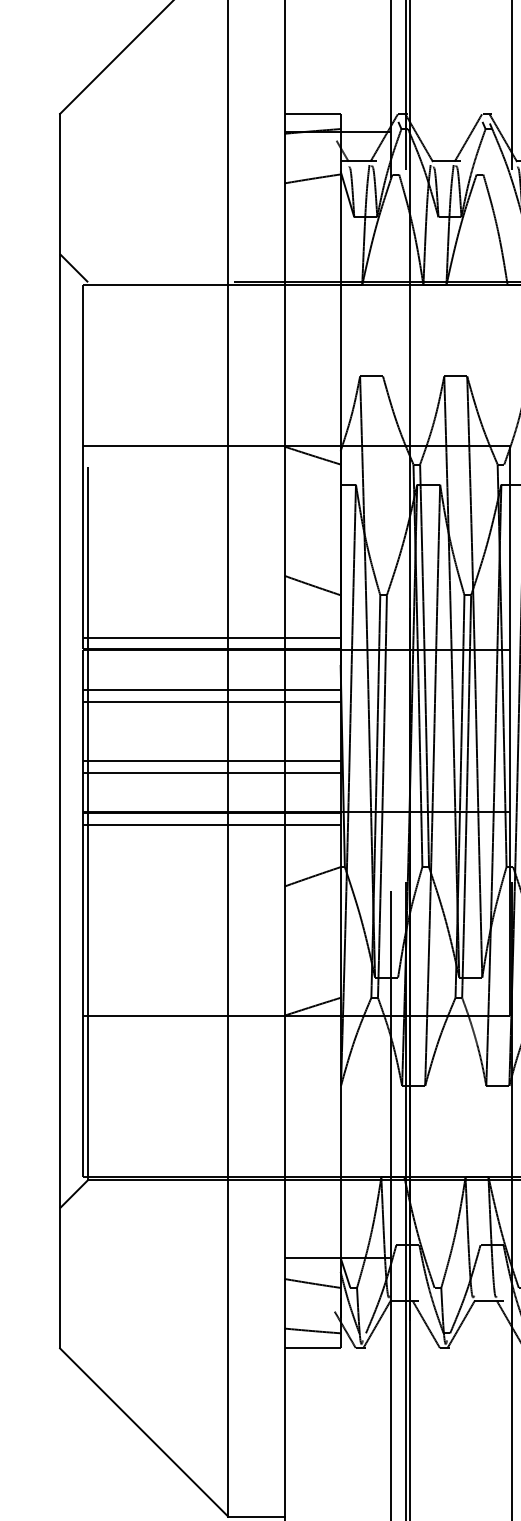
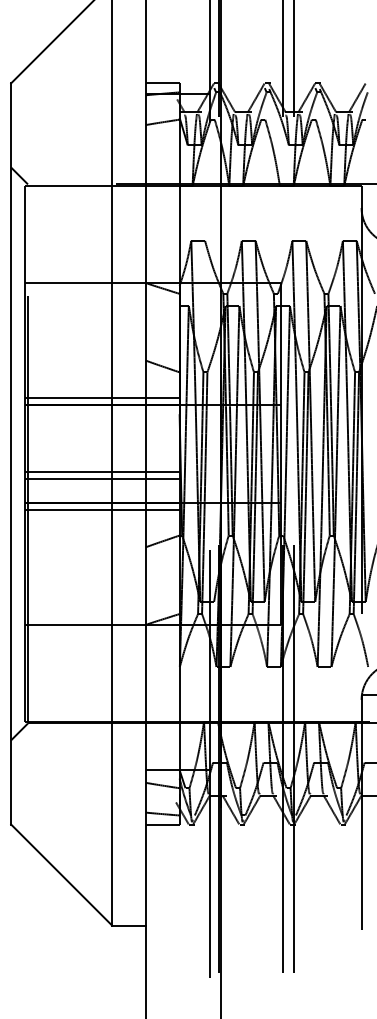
line: (210, 690) -> (101, 429), removed
line: (210, 702) -> (101, 436), removed

